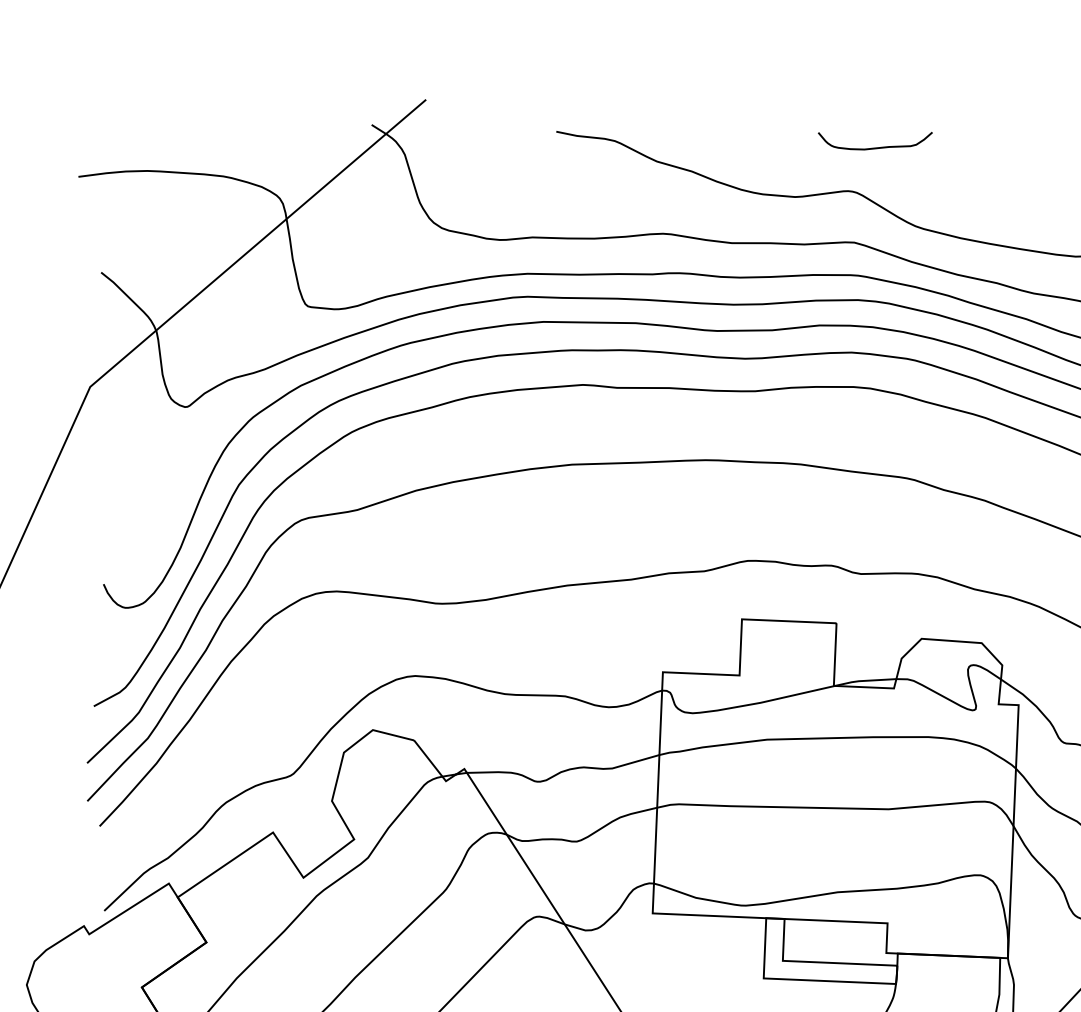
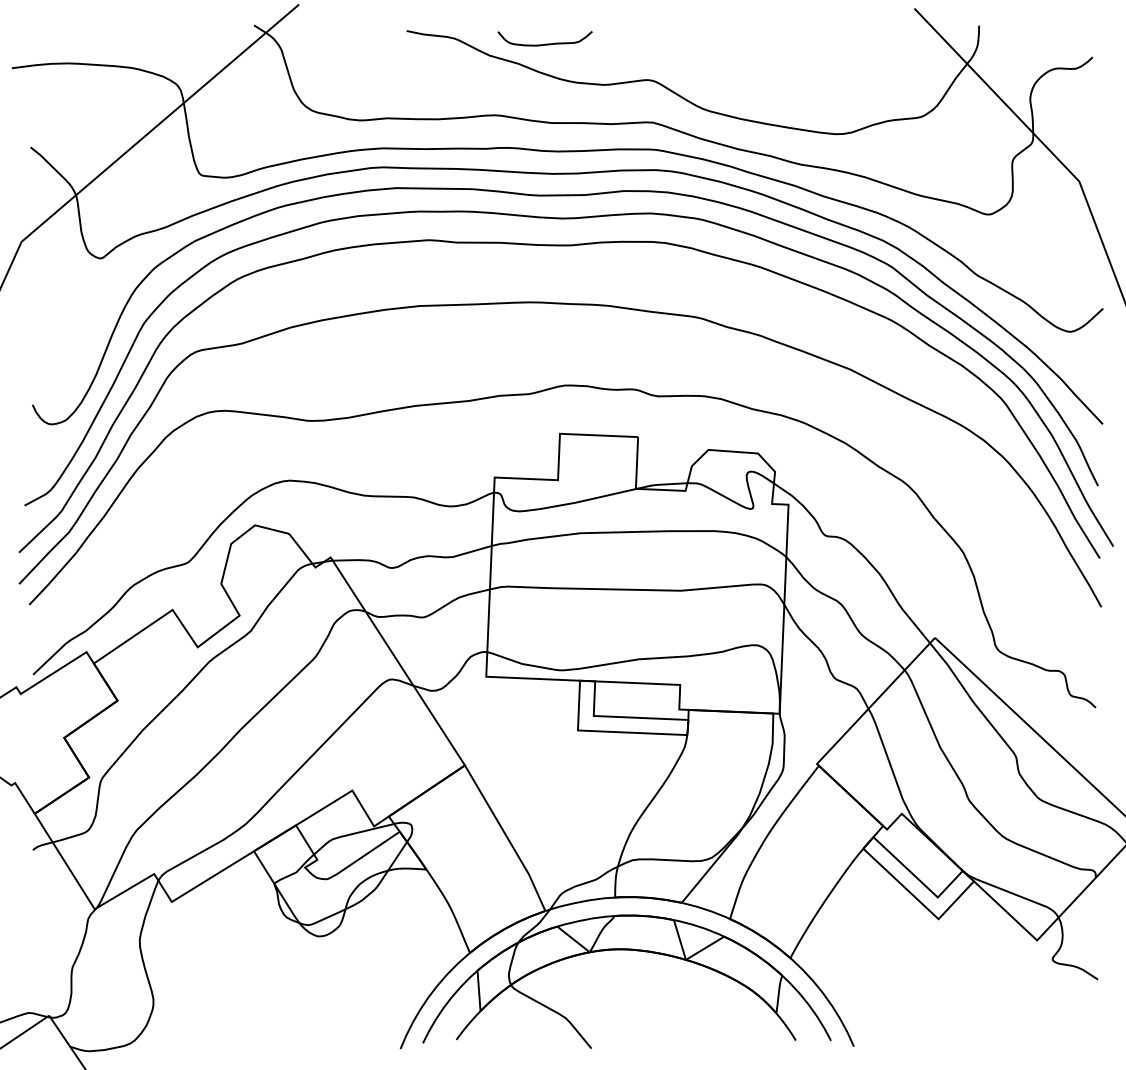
curve: (875, 146) -> (545, 43), moved

